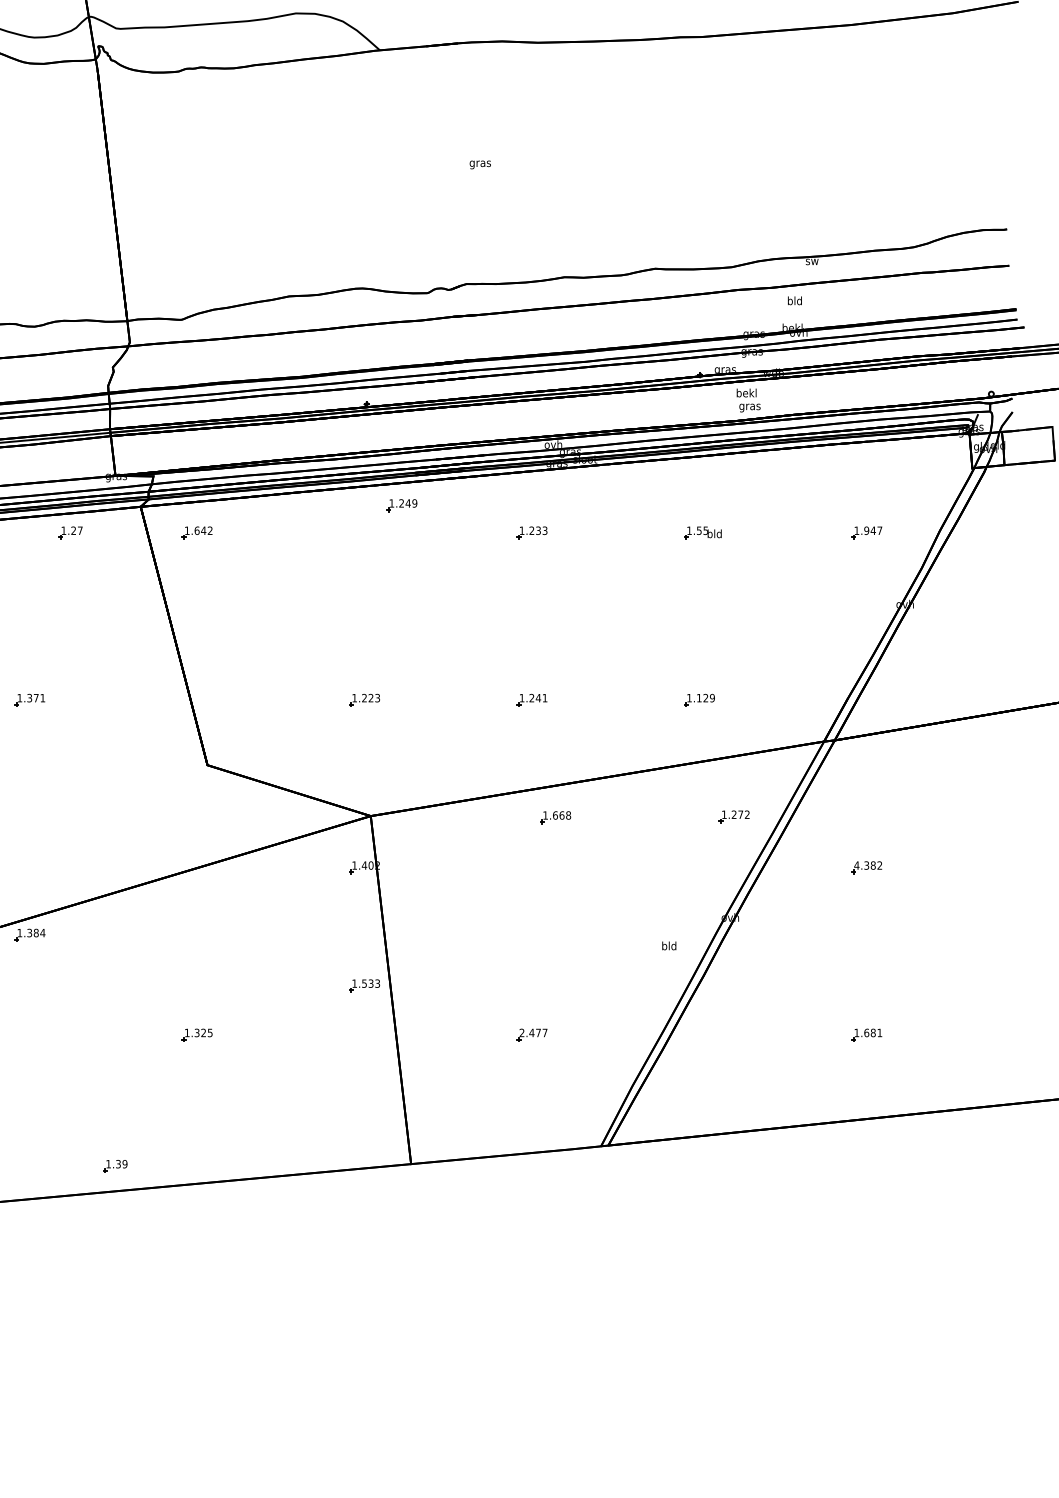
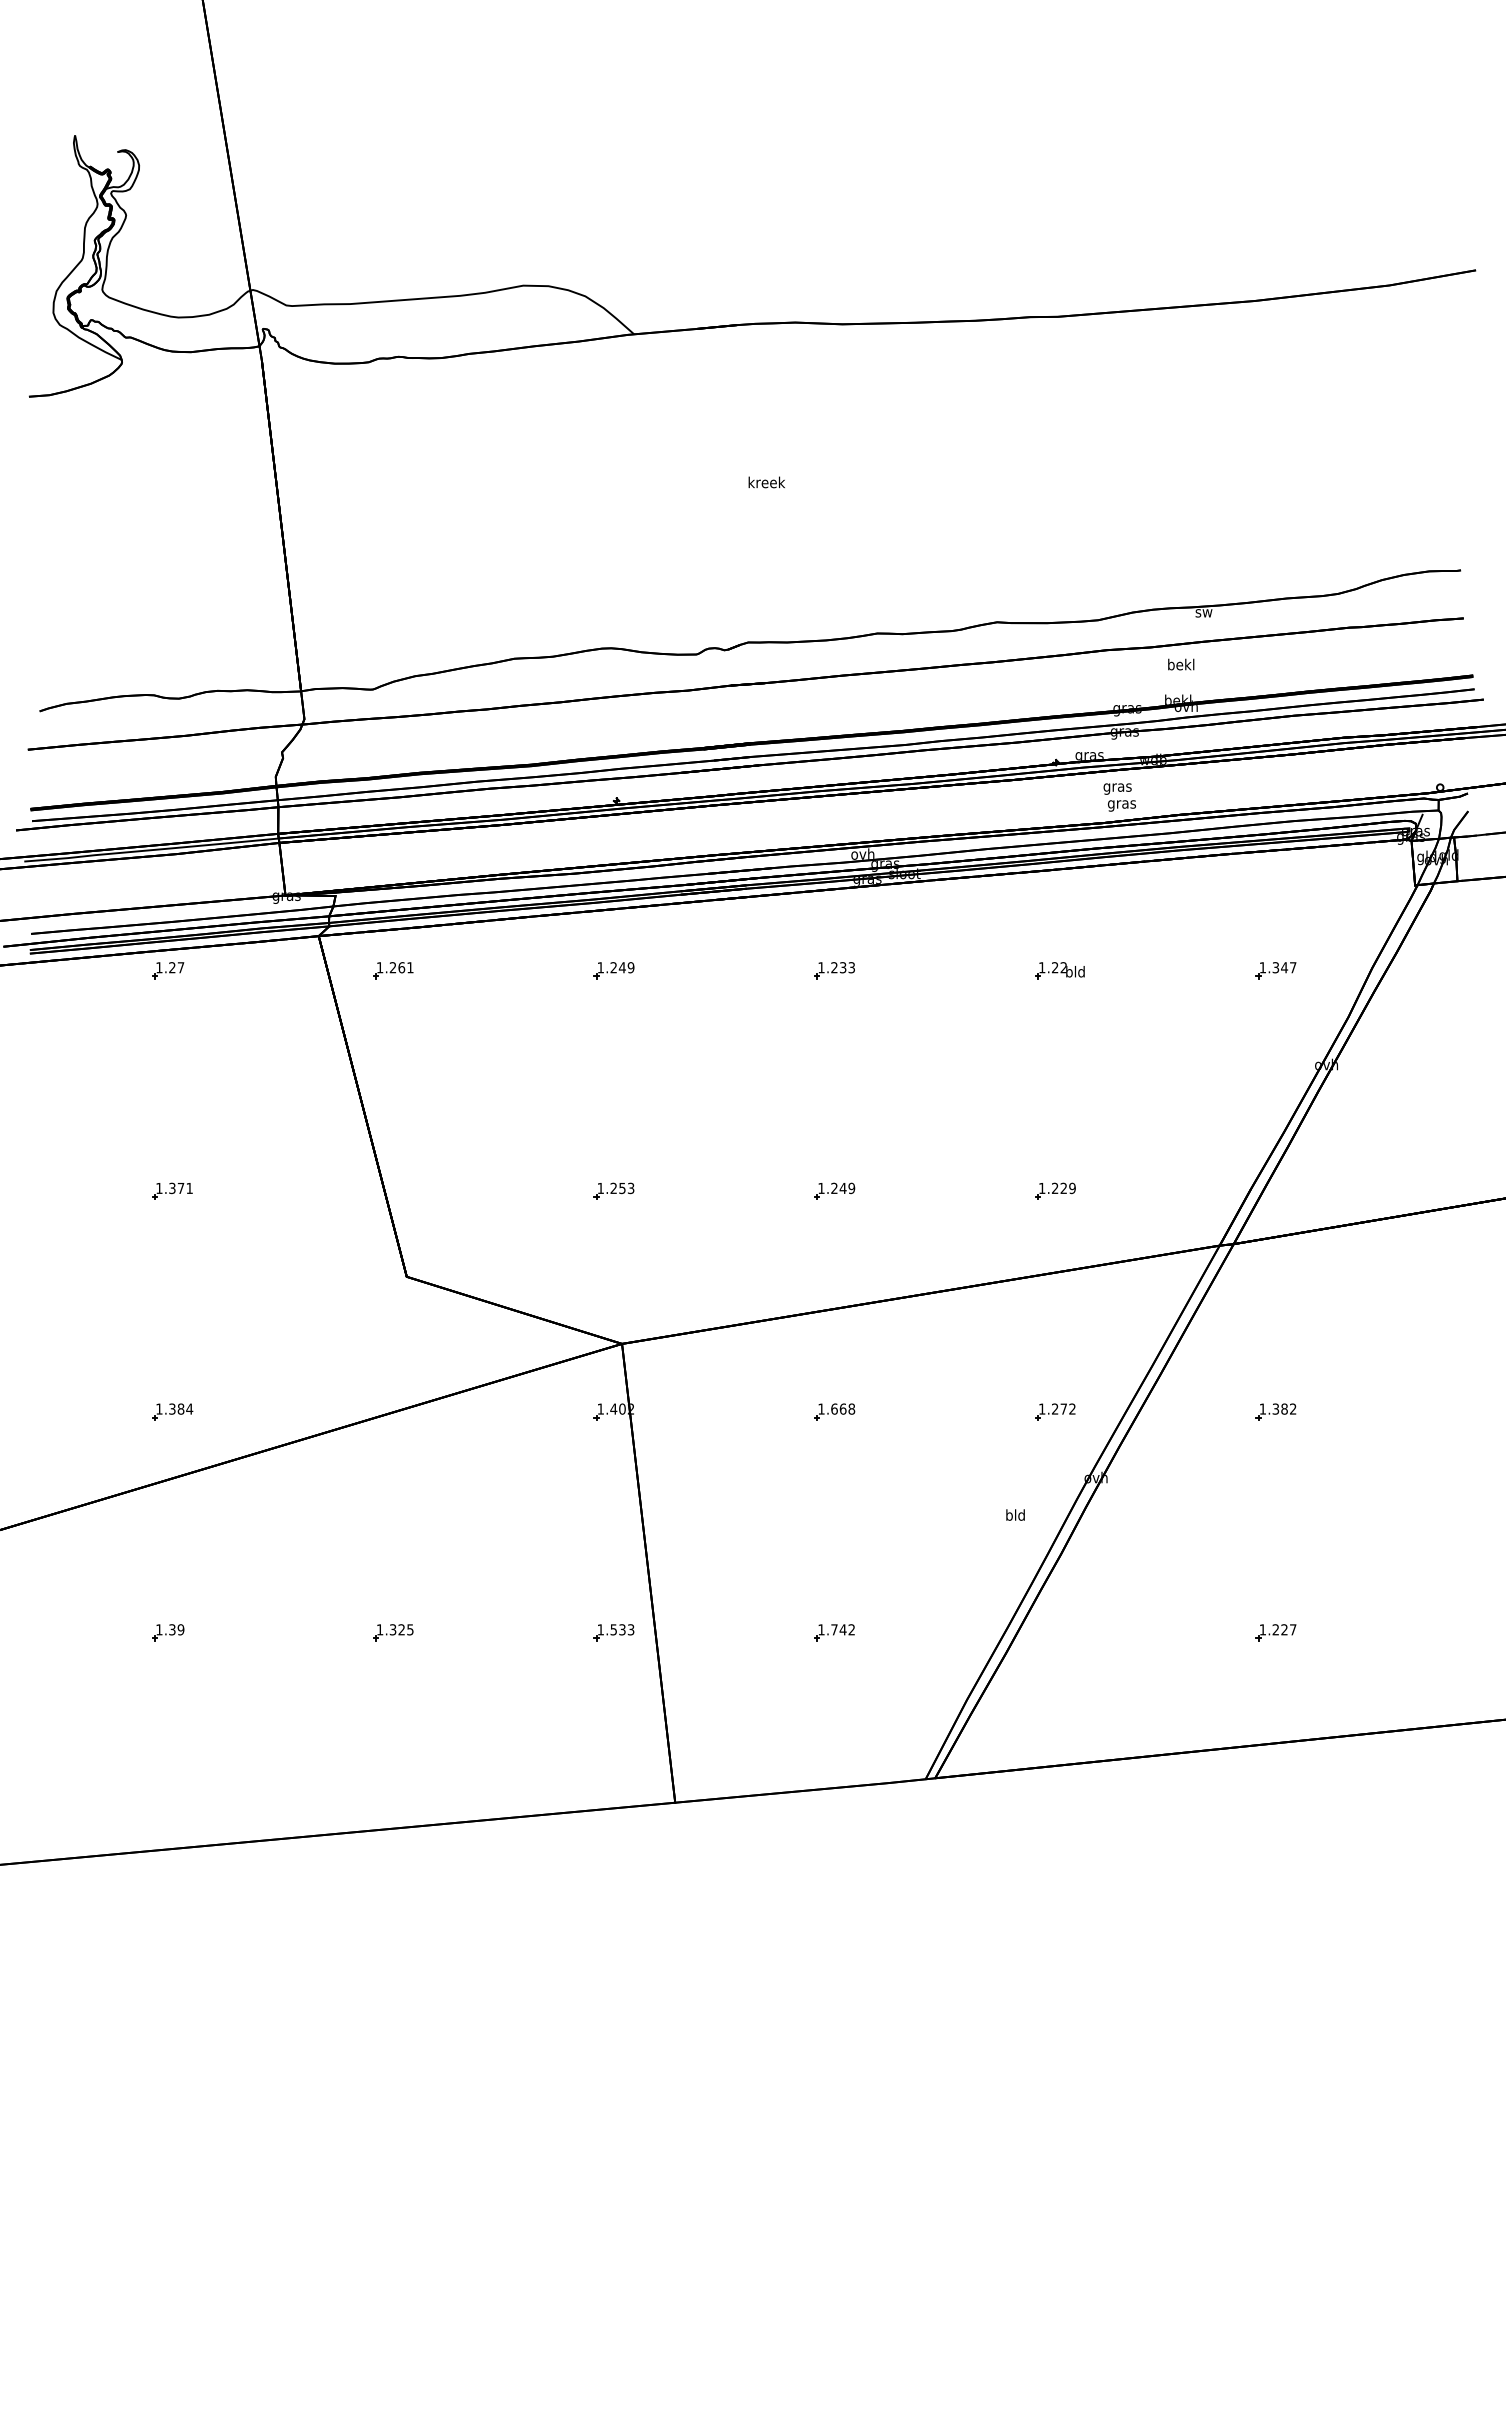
text: (480, 163) -> (766, 483), gras -> kreek
text: (795, 300) -> (1181, 664), bld -> bekl
text: (746, 394) -> (1117, 787), bekl -> gras
part: (401, 505) -> (613, 970), moved
text: (203, 530) -> (401, 967), 1.642 -> 1.261
text: (702, 530) -> (1059, 967), 1.55 -> 1.22
text: (866, 530) -> (1275, 967), 1.947 -> 1.347
part: (70, 532) -> (168, 970), moved
text: (699, 697) -> (1055, 1187), 1.129 -> 1.229
text: (371, 698) -> (622, 1188), 1.223 -> 1.253
text: (544, 698) -> (851, 1188), 1.241 -> 1.249
part: (734, 816) -> (1055, 1411), moved
part: (555, 817) -> (834, 1411), moved
text: (856, 865) -> (1262, 1408), 4.382 -> 1.382
part: (29, 934) -> (172, 1411), moved
part: (364, 985) -> (613, 1632), moved
text: (533, 1032) -> (836, 1629), 2.477 -> 1.742
text: (873, 1032) -> (1284, 1629), 1.681 -> 1.227
part: (115, 1166) -> (168, 1632), moved

